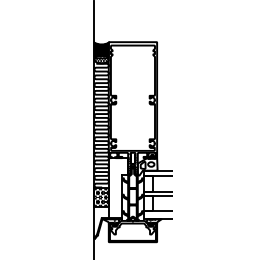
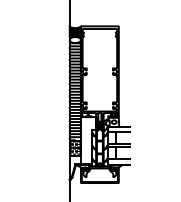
hatch: (101, 59) -> (75, 39), removed

